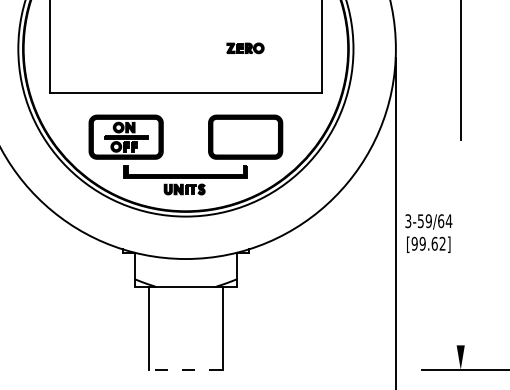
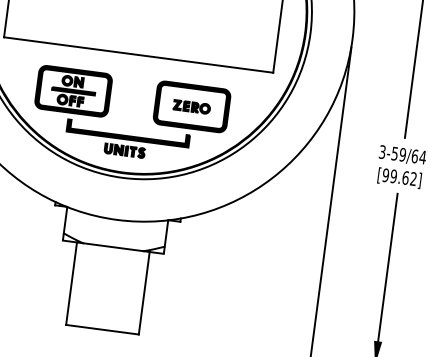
part: (245, 48) -> (191, 107), moved
text: (428, 233) -> (400, 166), moved
line: (460, 270) -> (387, 267), added
line: (185, 369) -> (102, 329), dashed -> solid

